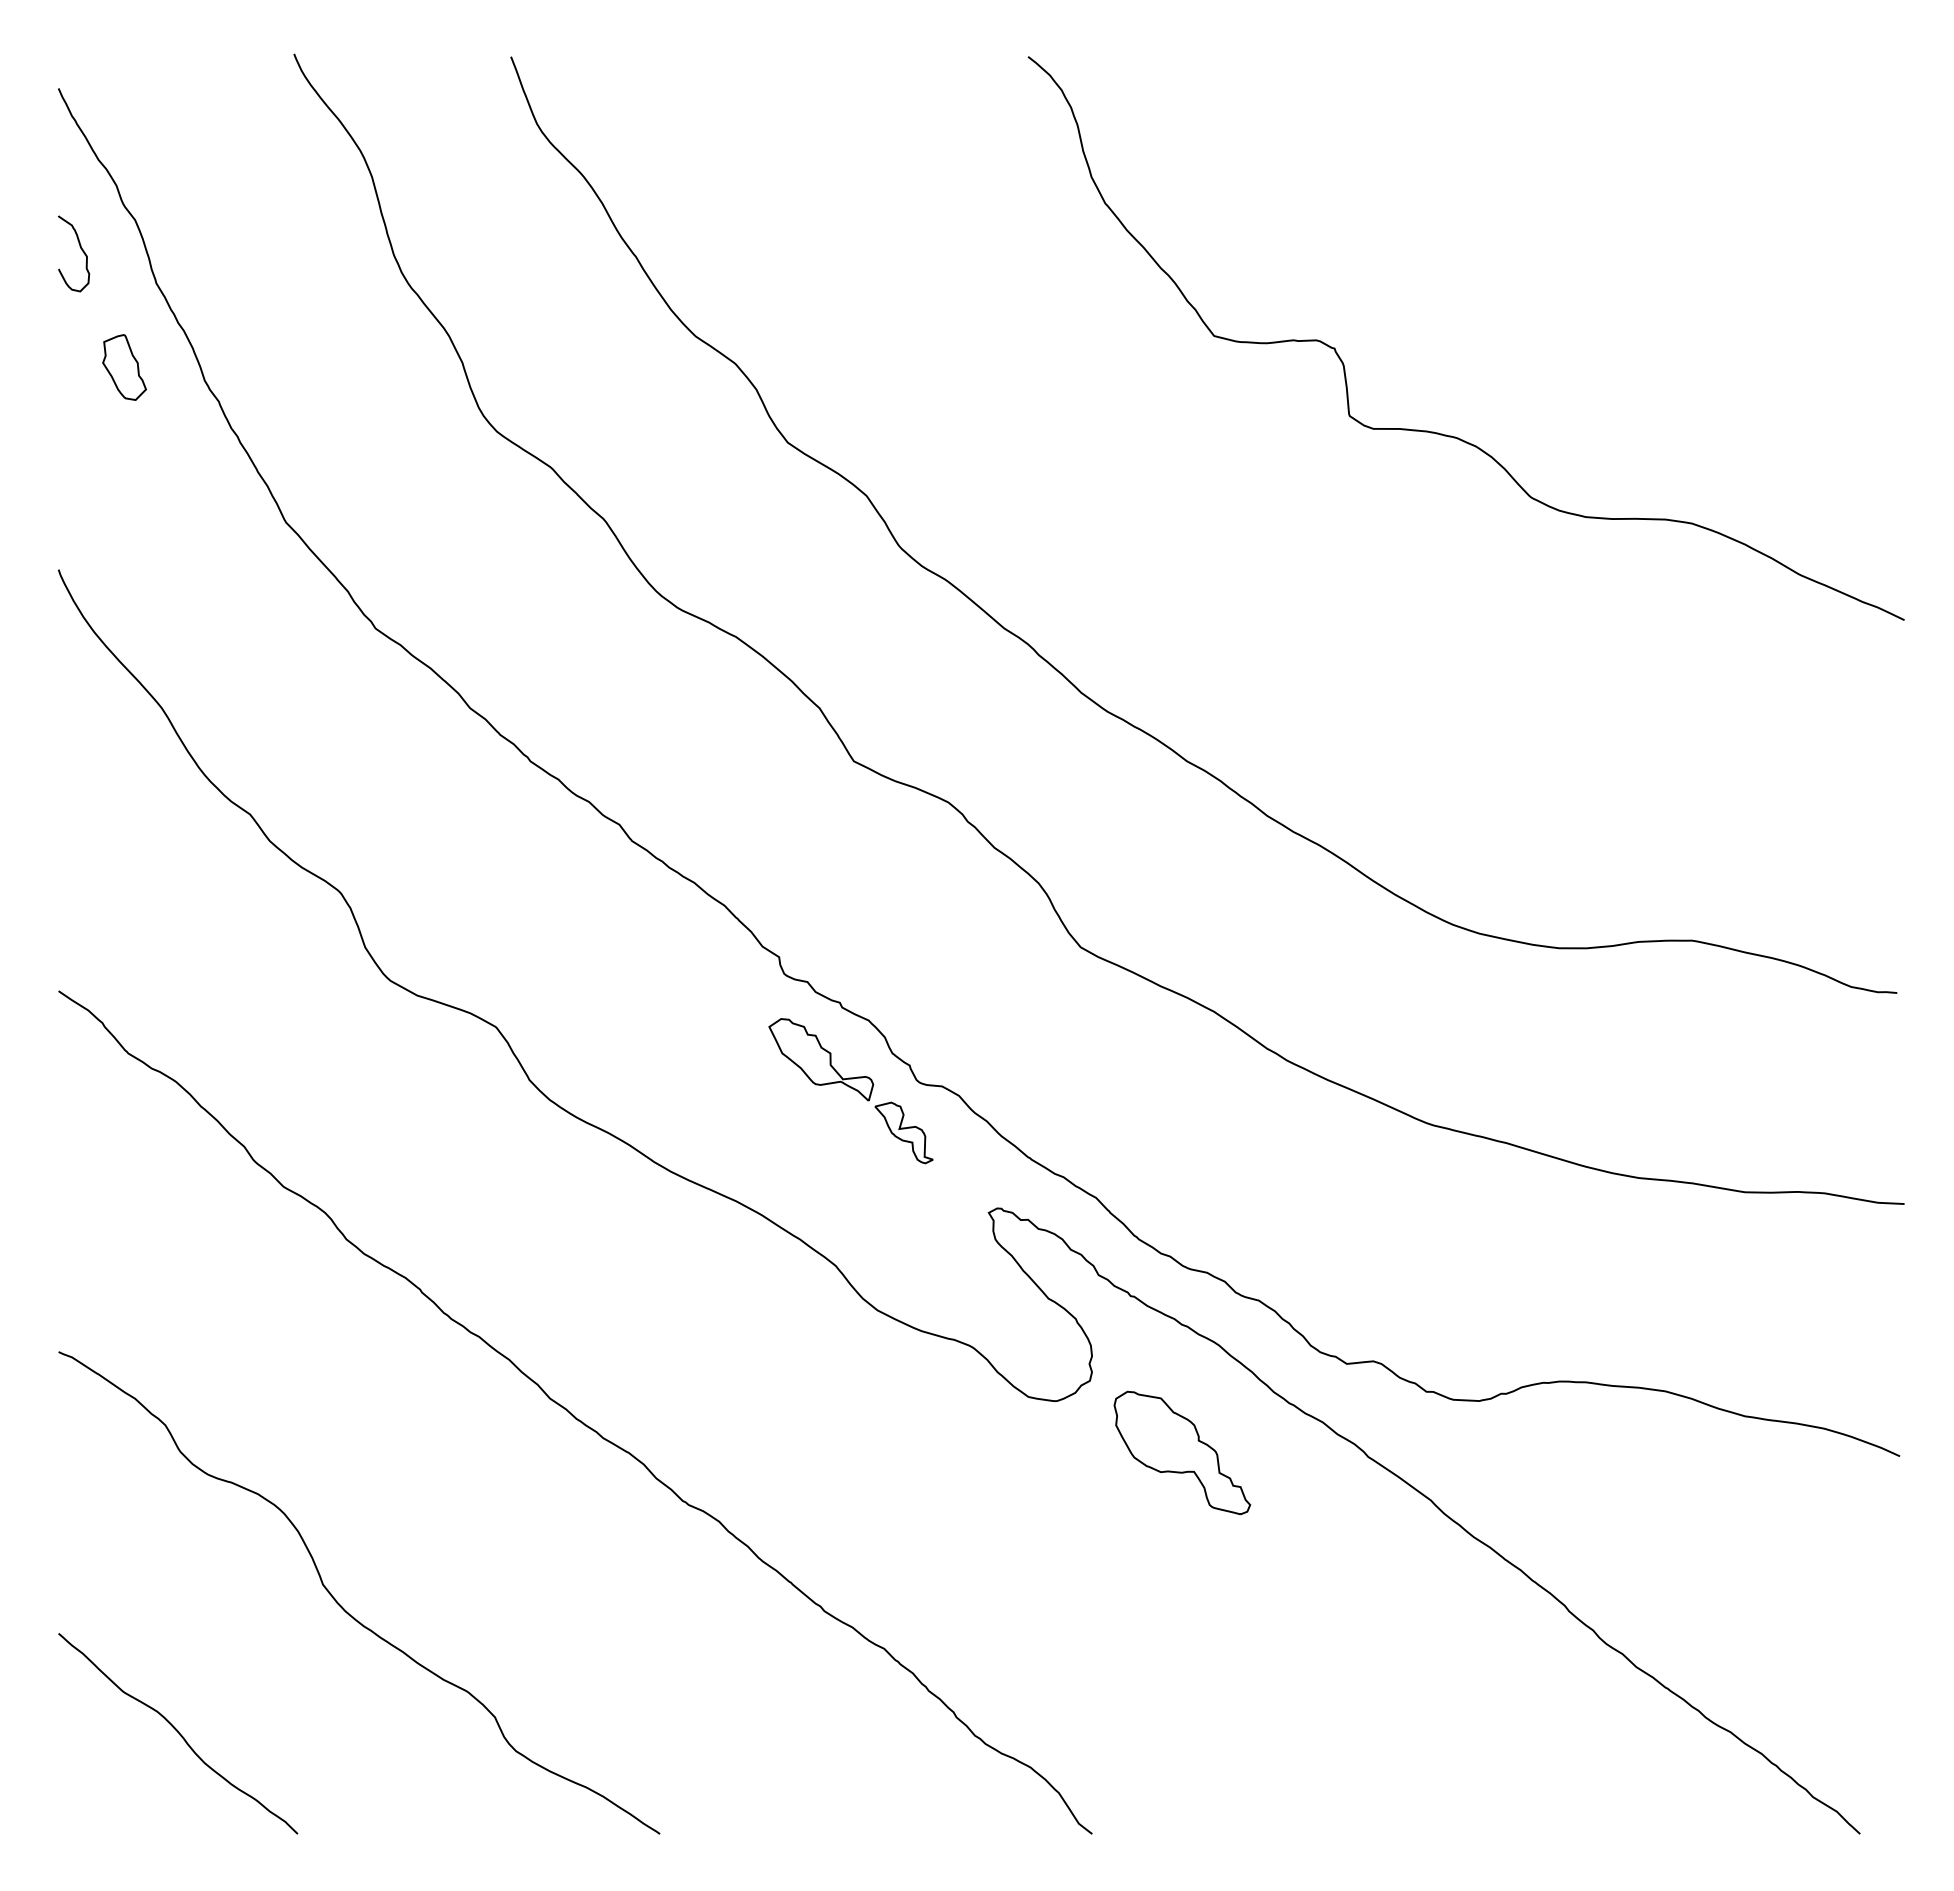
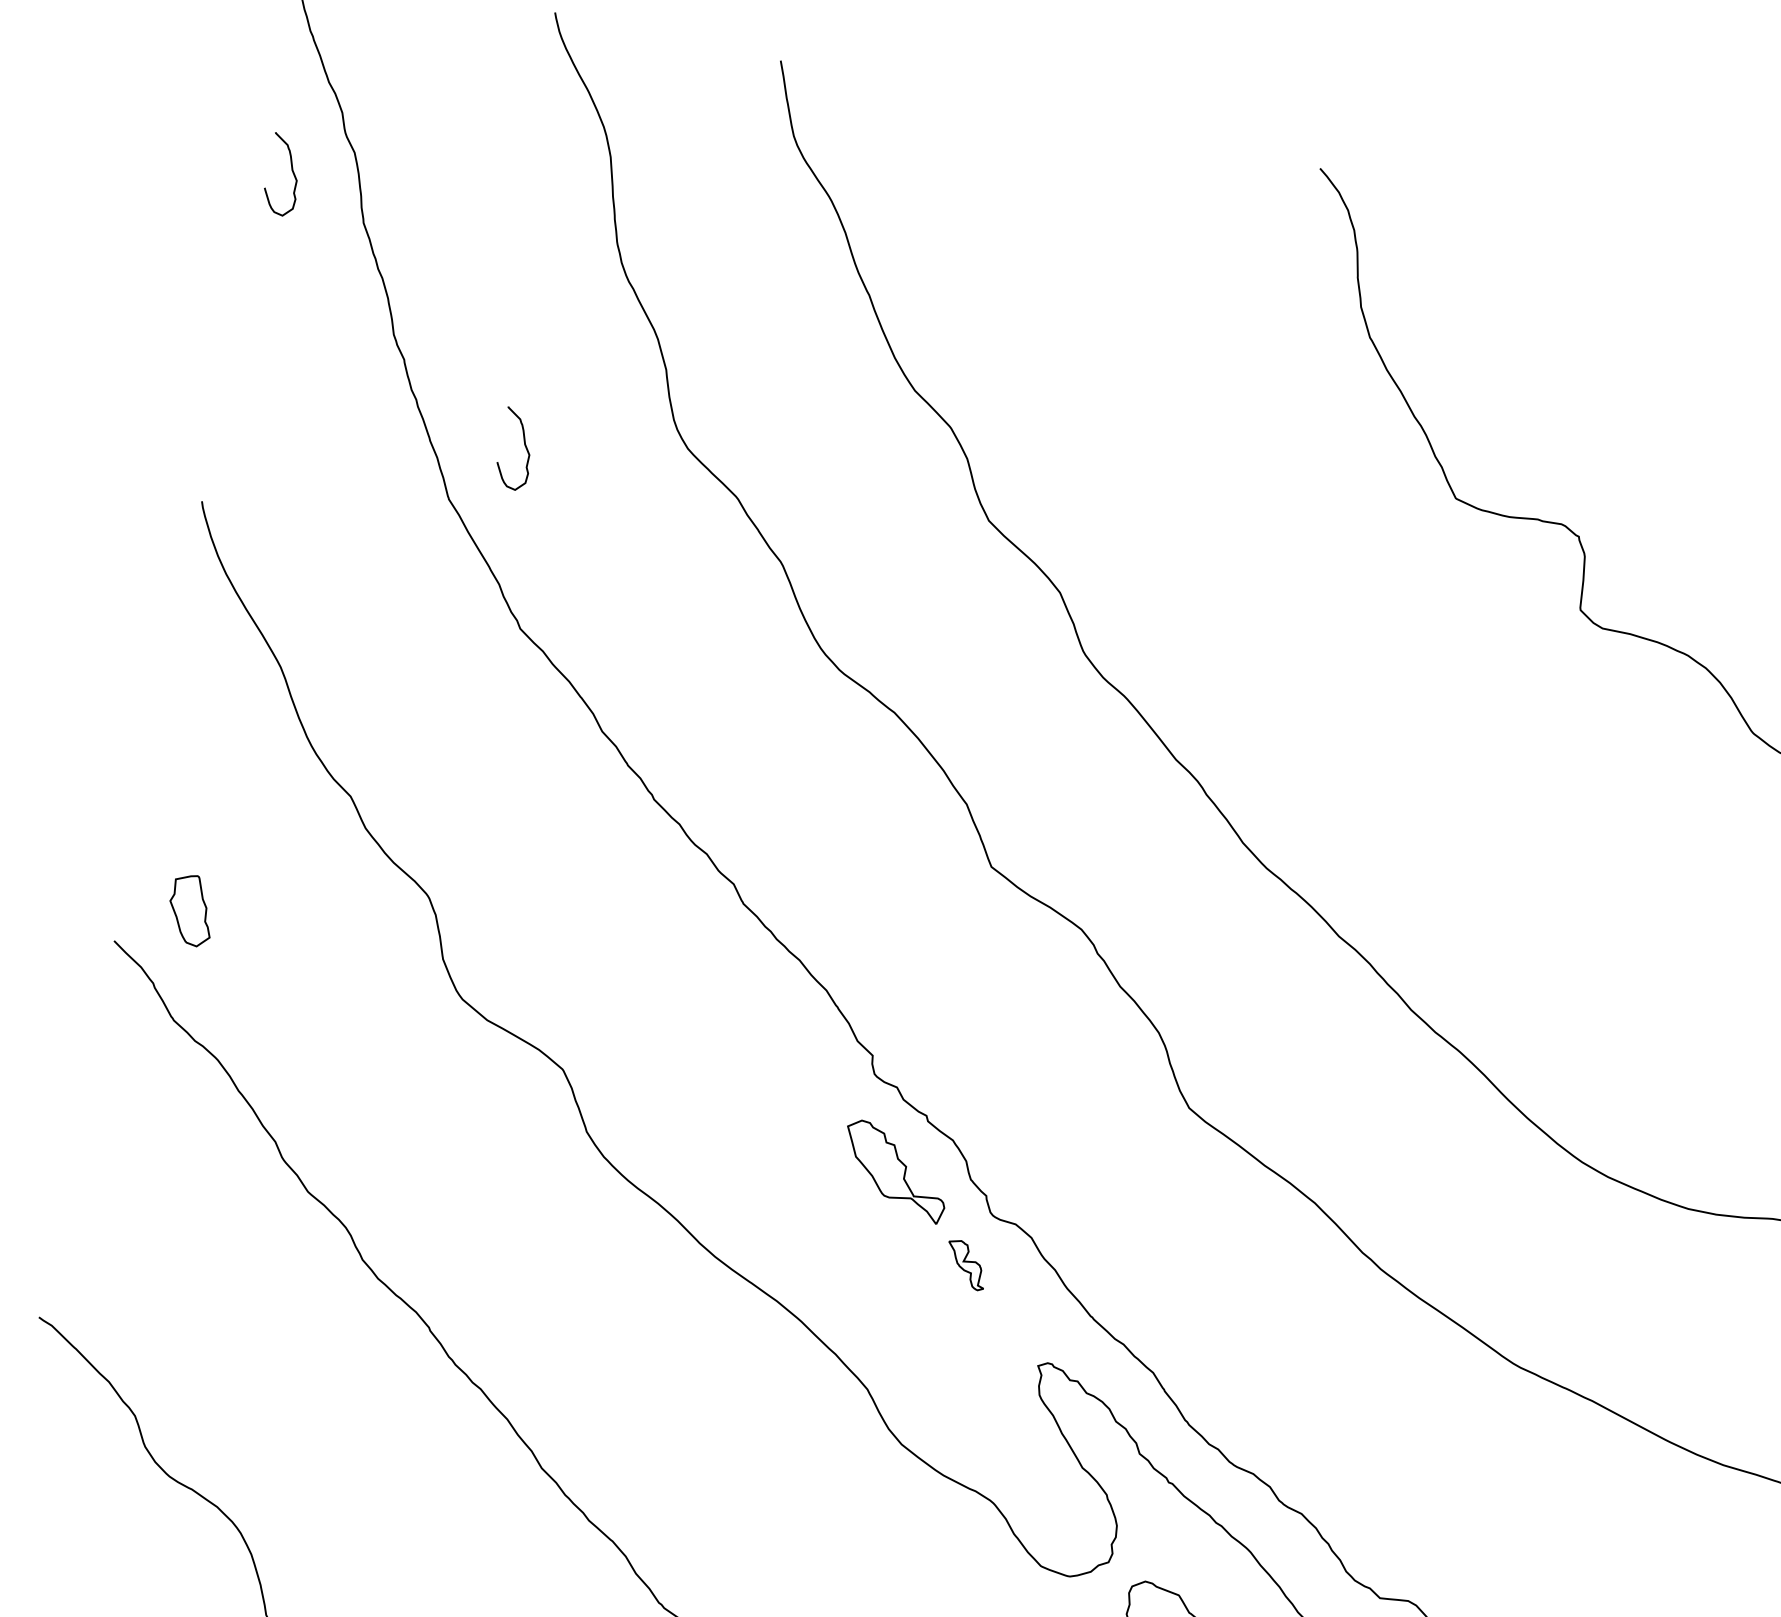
part: (124, 367) -> (191, 910), moved
curve: (346, 460) -> (524, 447), added
part: (903, 1132) -> (965, 1264), size x0.7

